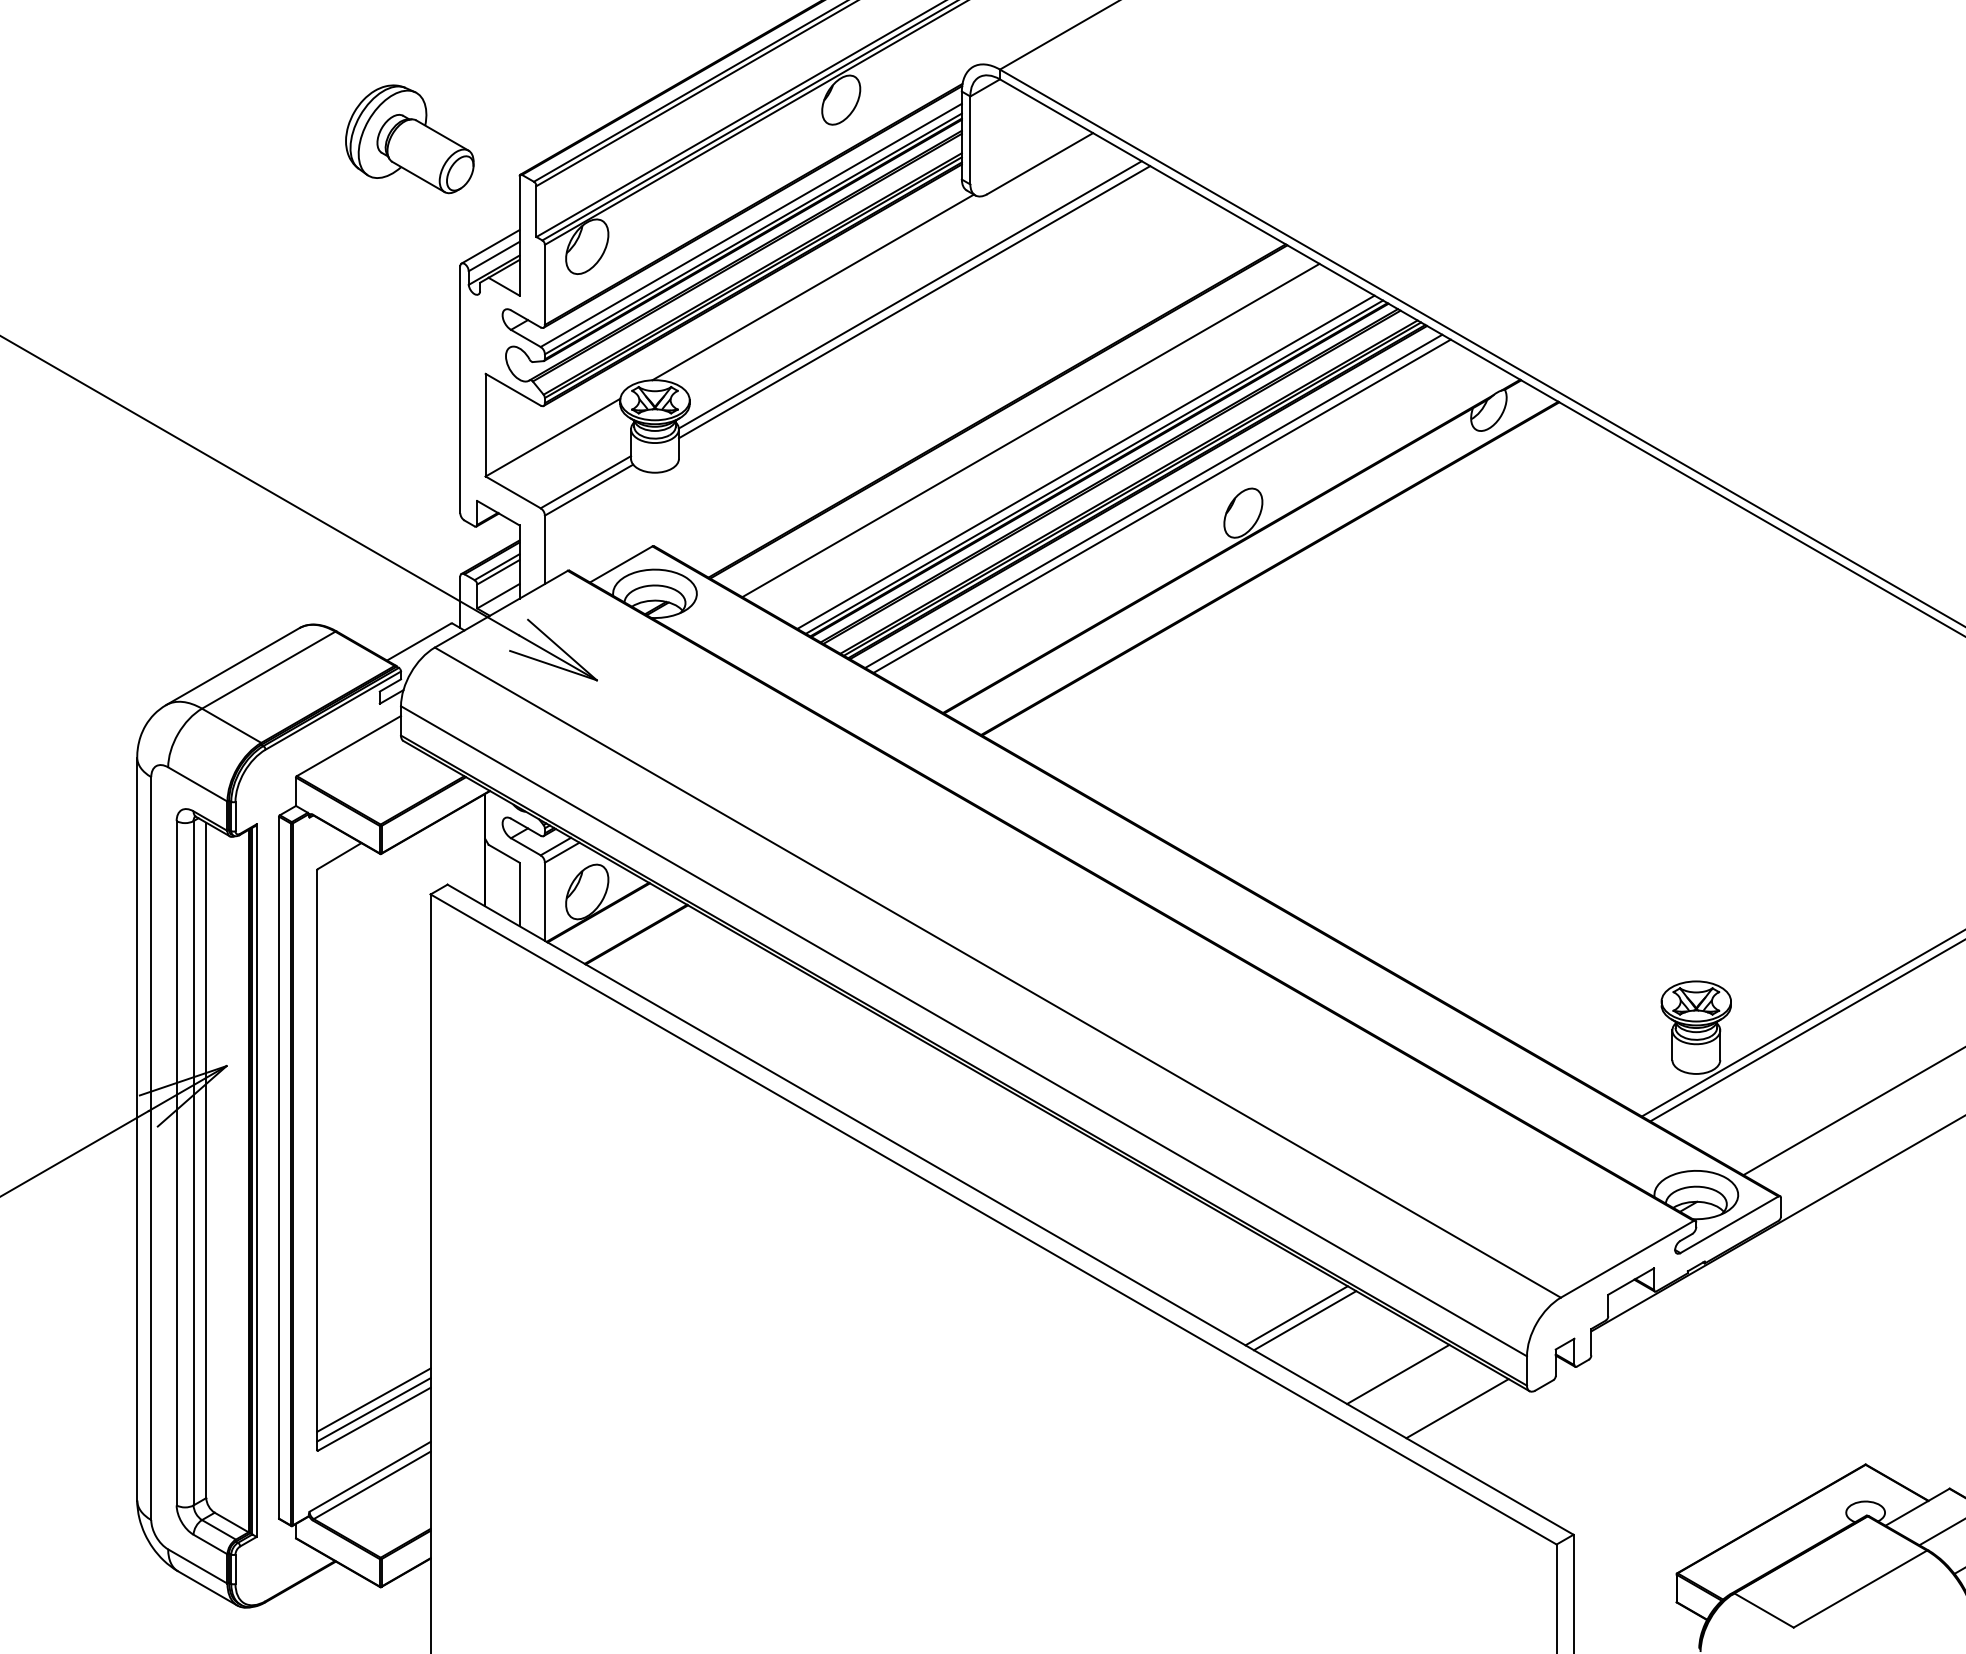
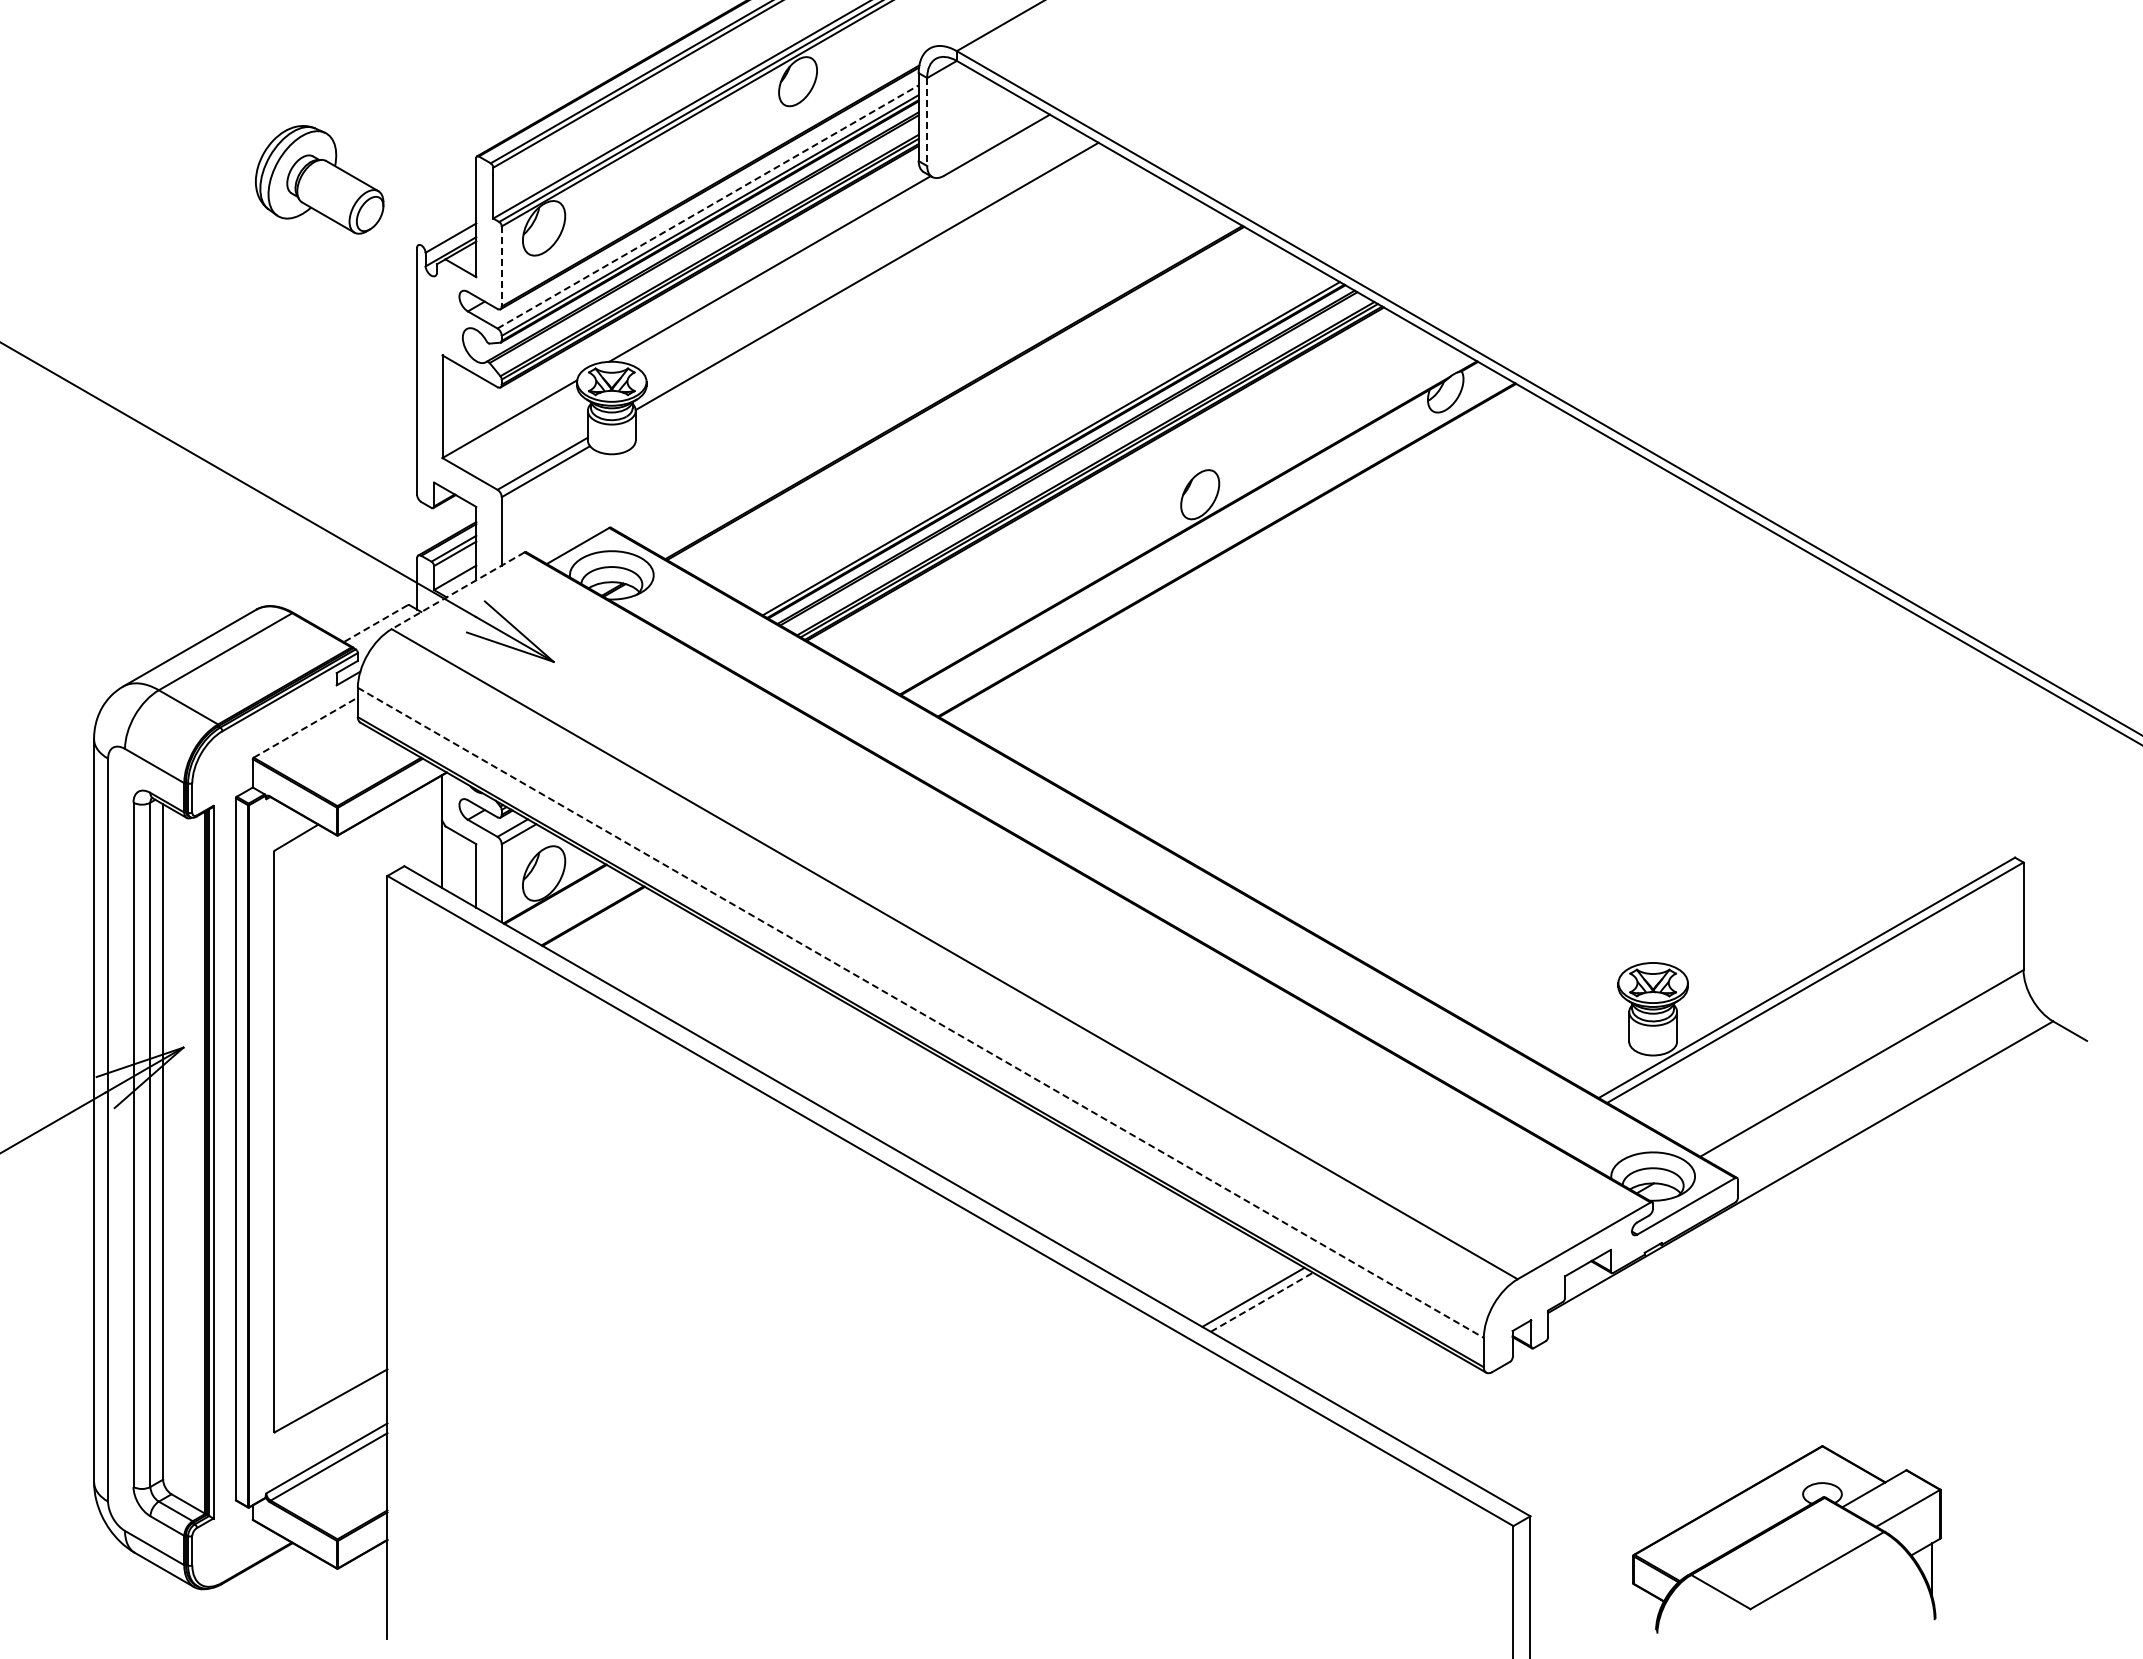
part: (409, 138) -> (319, 179), moved
line: (970, 140) -> (927, 122), solid -> dashed
line: (751, 224) -> (708, 206), solid -> dashed
line: (490, 246) -> (447, 228), removed
line: (544, 284) -> (501, 266), solid -> dashed
line: (914, 301) -> (871, 283), removed
line: (1030, 429) -> (987, 411), removed
line: (1085, 461) -> (1042, 443), removed
line: (1153, 500) -> (1110, 482), removed
line: (1161, 505) -> (1118, 487), removed
line: (501, 608) -> (458, 590), solid -> dashed
line: (418, 641) -> (375, 623), solid -> dashed
line: (349, 745) -> (306, 727), solid -> dashed
line: (964, 1031) -> (921, 1013), solid -> dashed
line: (1305, 1320) -> (1262, 1302), solid -> dashed
line: (1397, 1373) -> (1354, 1355), removed
line: (373, 1399) -> (330, 1381), removed
line: (1457, 1407) -> (1414, 1389), removed
line: (373, 1409) -> (330, 1391), removed

